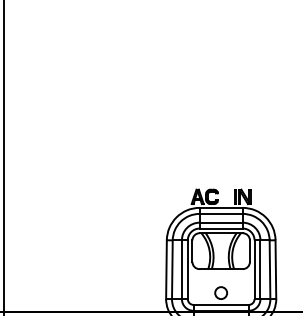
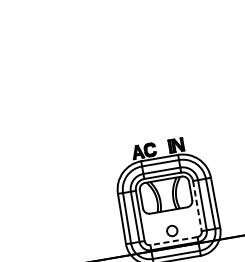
line: (254, 270) -> (197, 206), solid -> dashed
line: (221, 304) -> (174, 240), solid -> dashed

